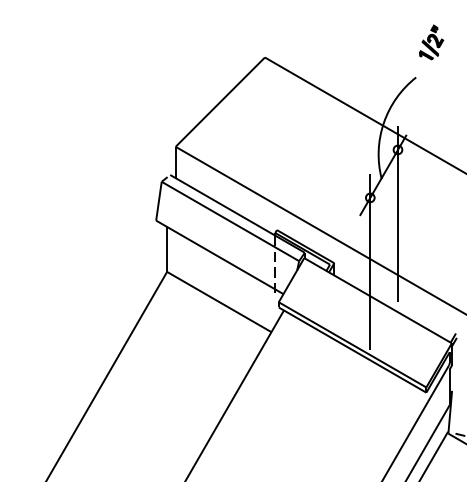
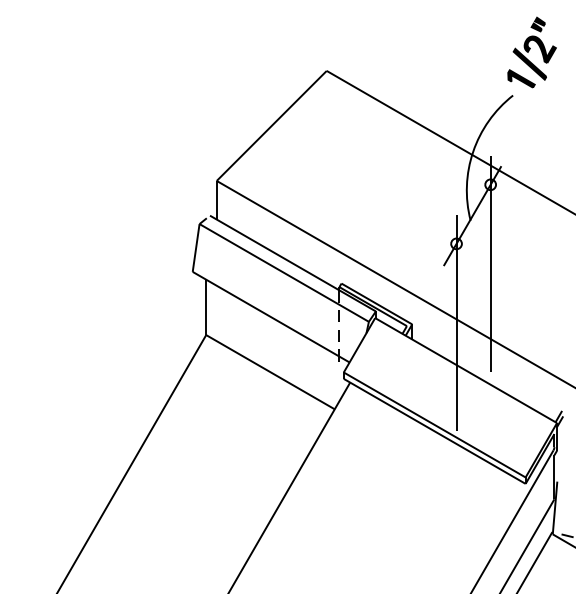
part: (431, 42) -> (531, 52), size x1.67

